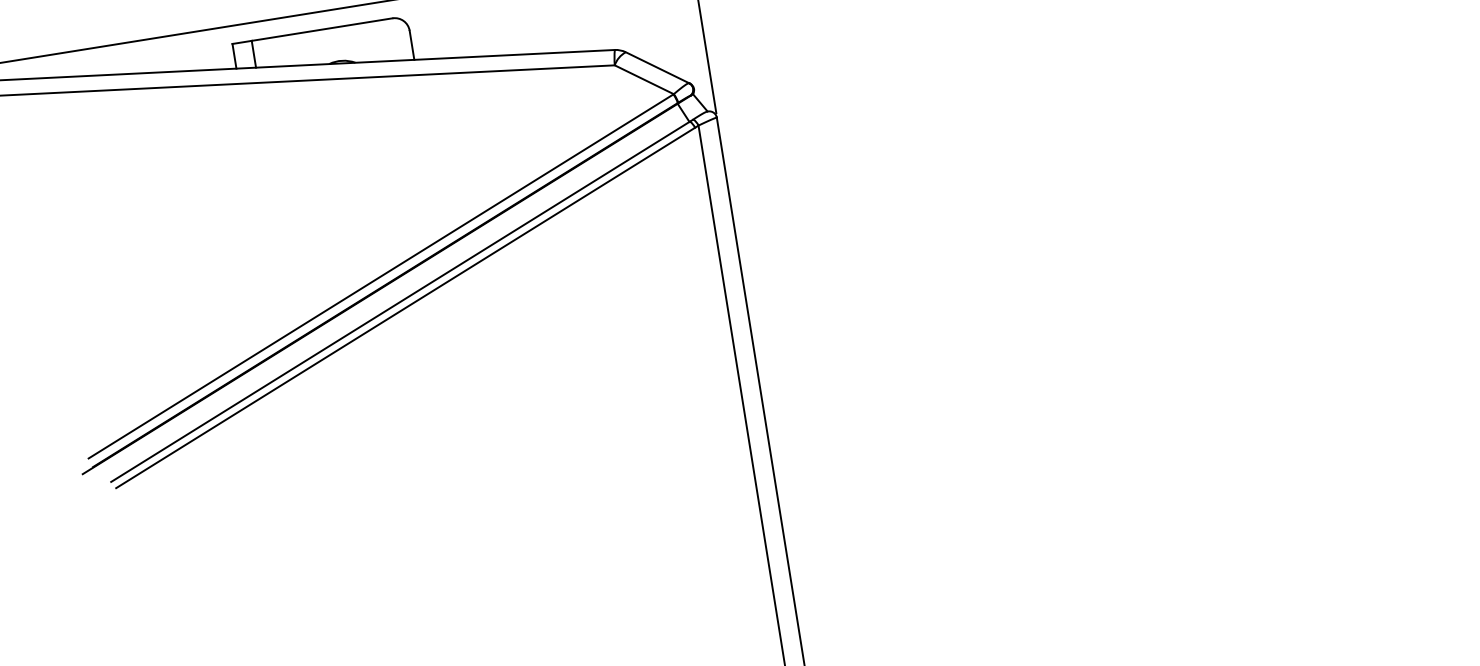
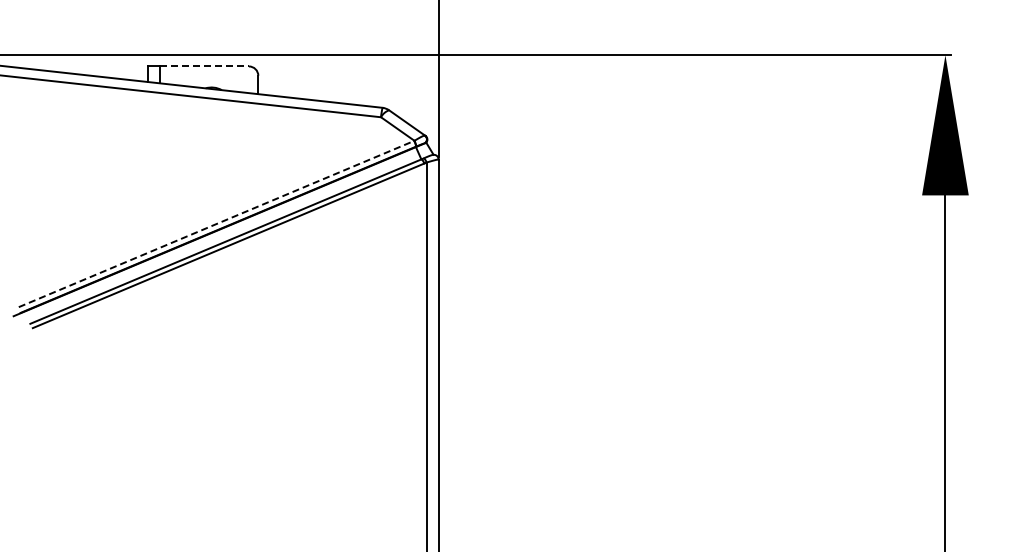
line: (323, 29) -> (205, 66), solid -> dashed
line: (380, 275) -> (216, 223), solid -> dashed

